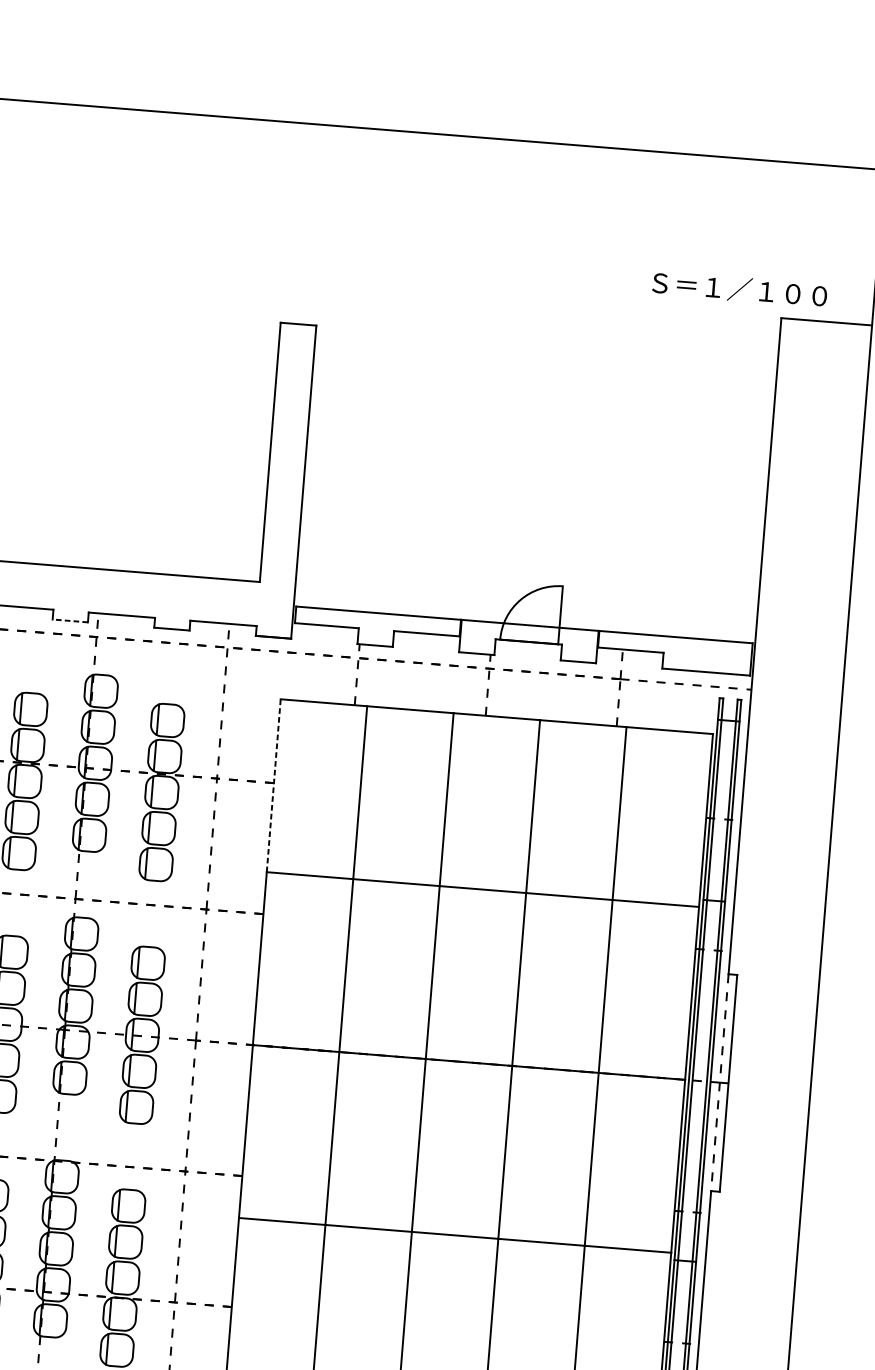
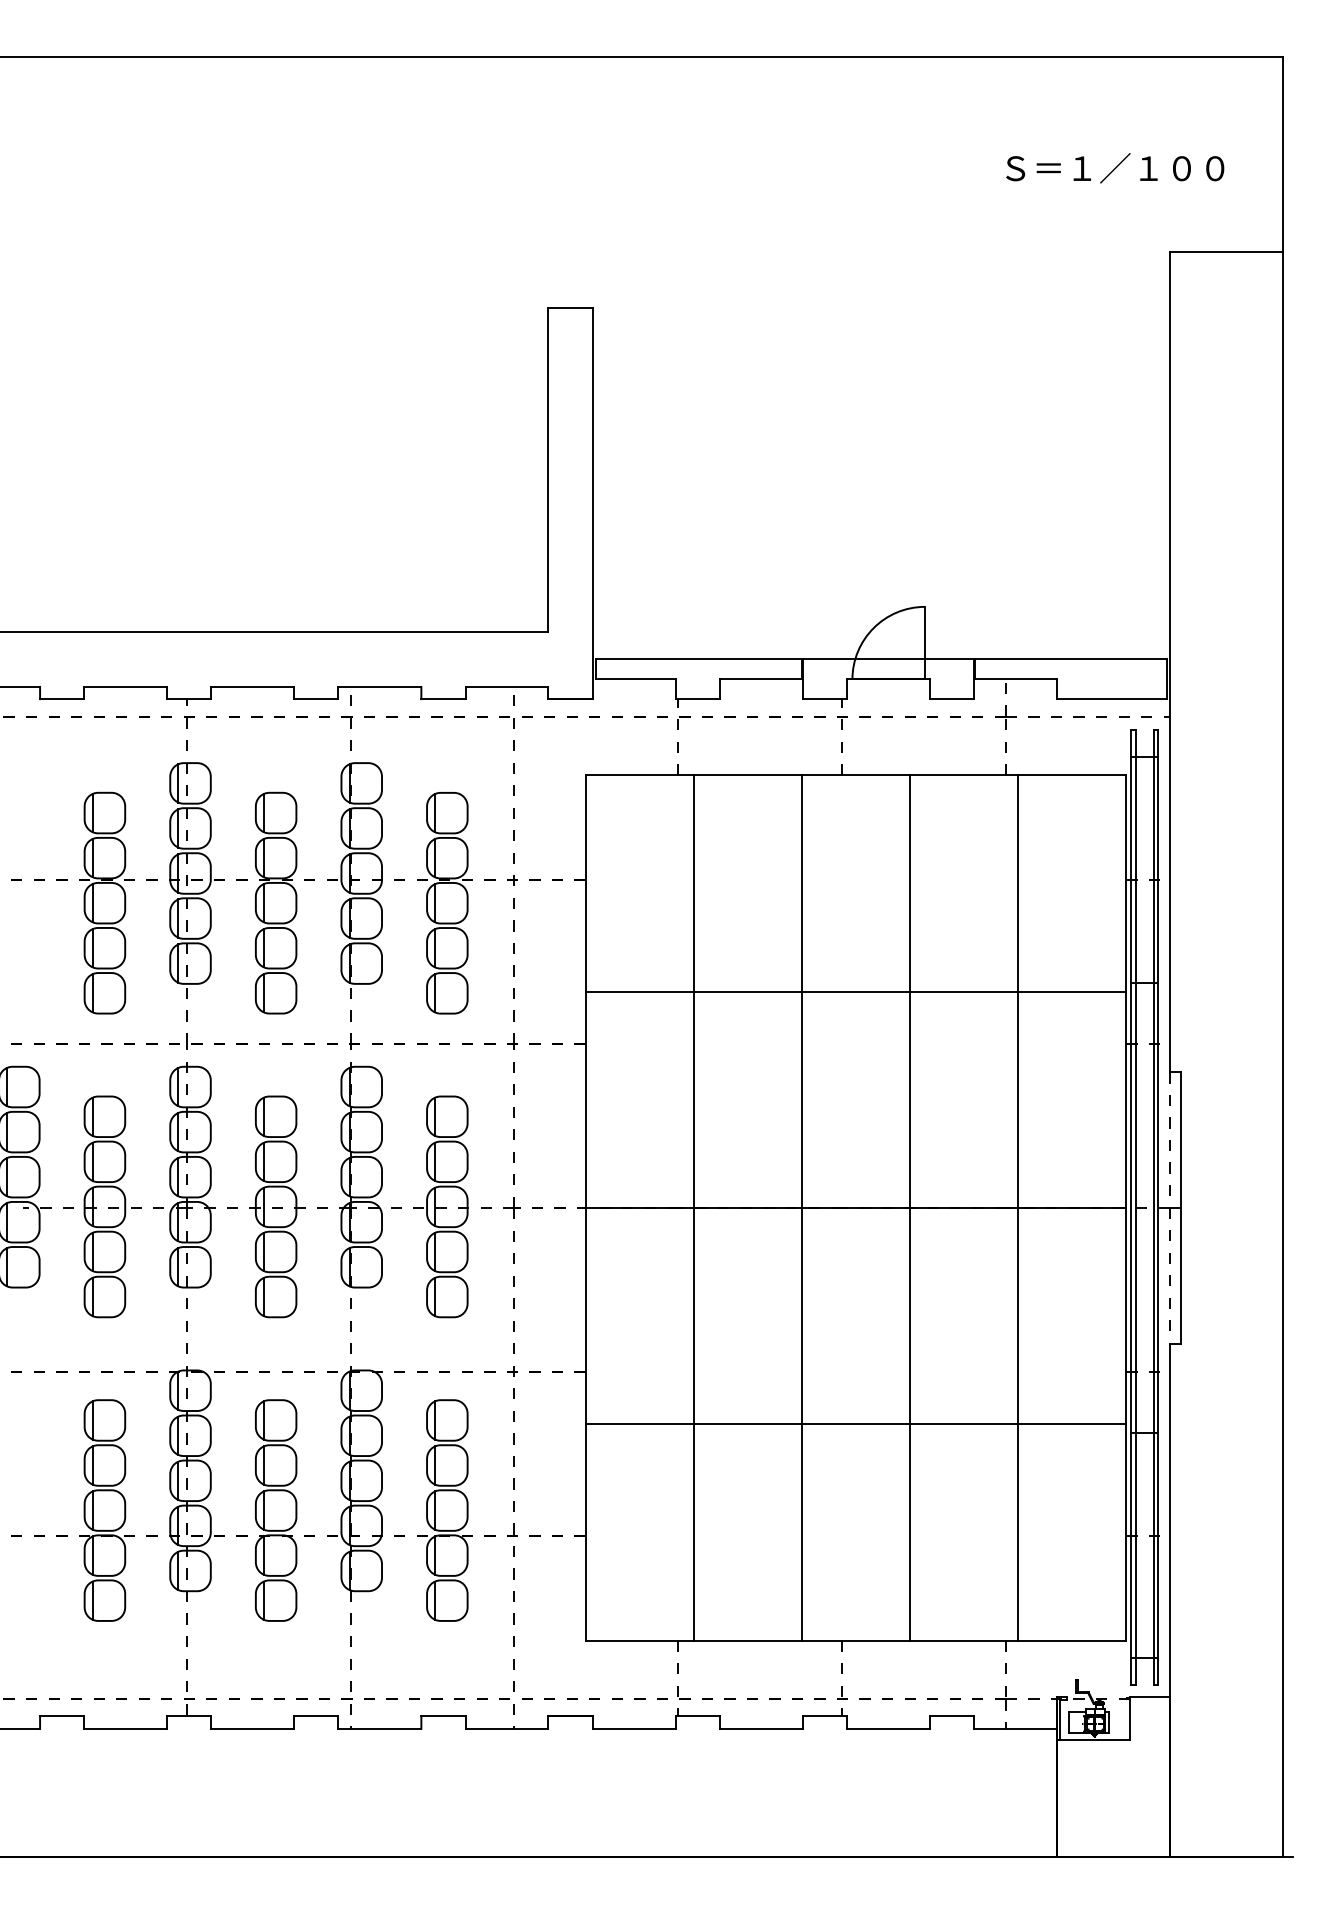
text: (740, 289) -> (1115, 168), moved
line: (69, 621) -> (315, 699), dashed -> solid
line: (273, 785) -> (585, 883), dashed -> solid

